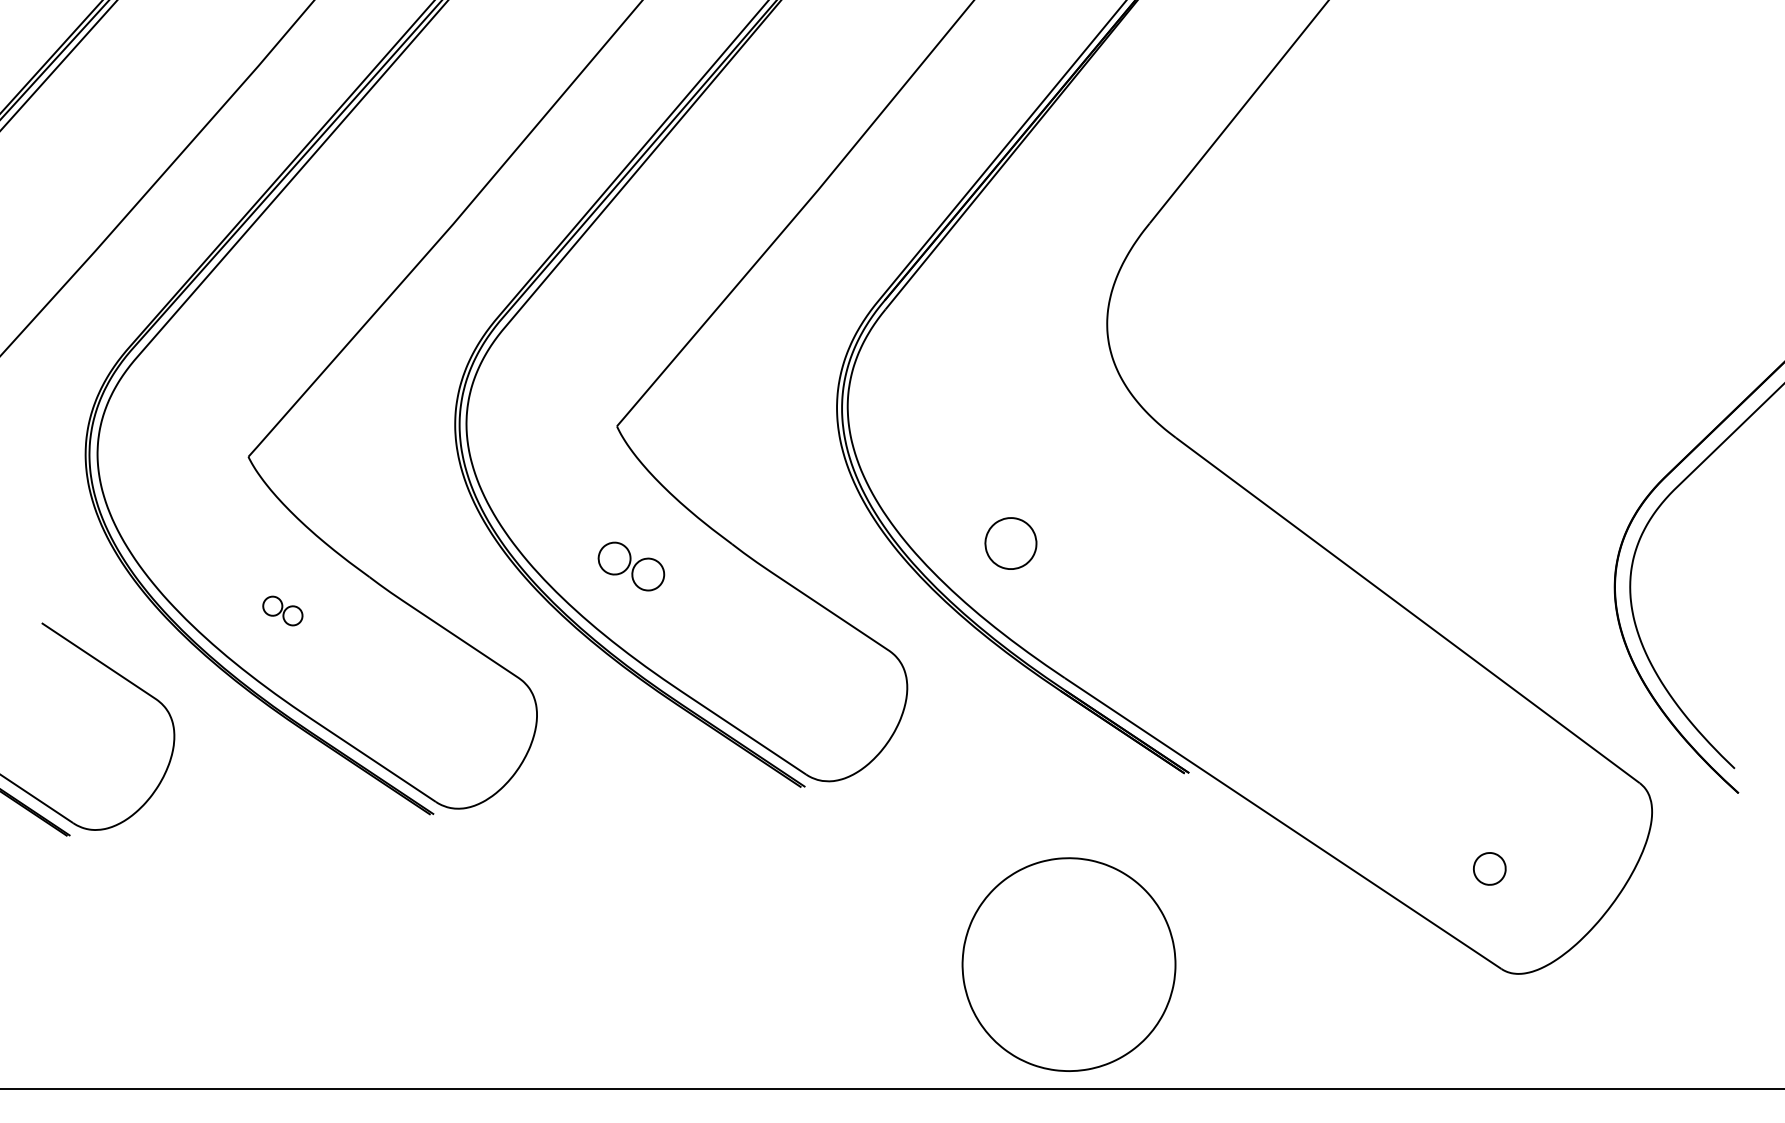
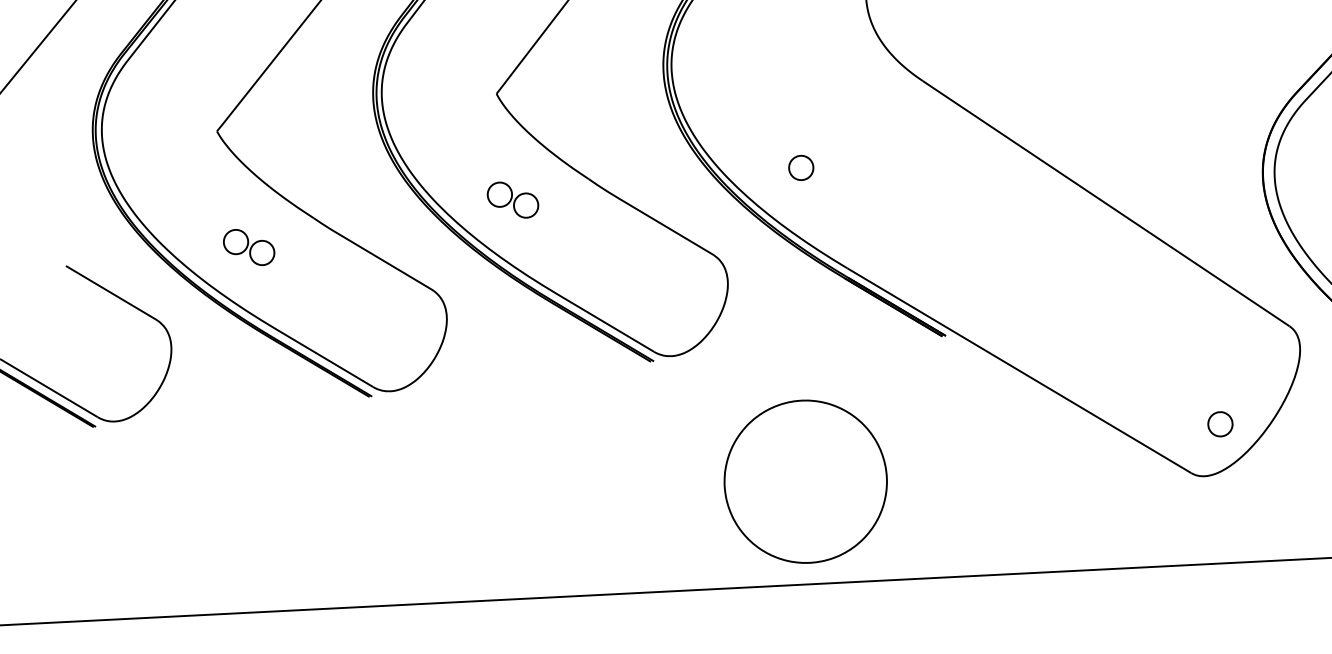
part: (1010, 543) -> (800, 167), size x0.62
part: (282, 610) -> (248, 247), size x1.67
part: (1489, 868) -> (1220, 423), moved
part: (1068, 964) -> (805, 481), moved

